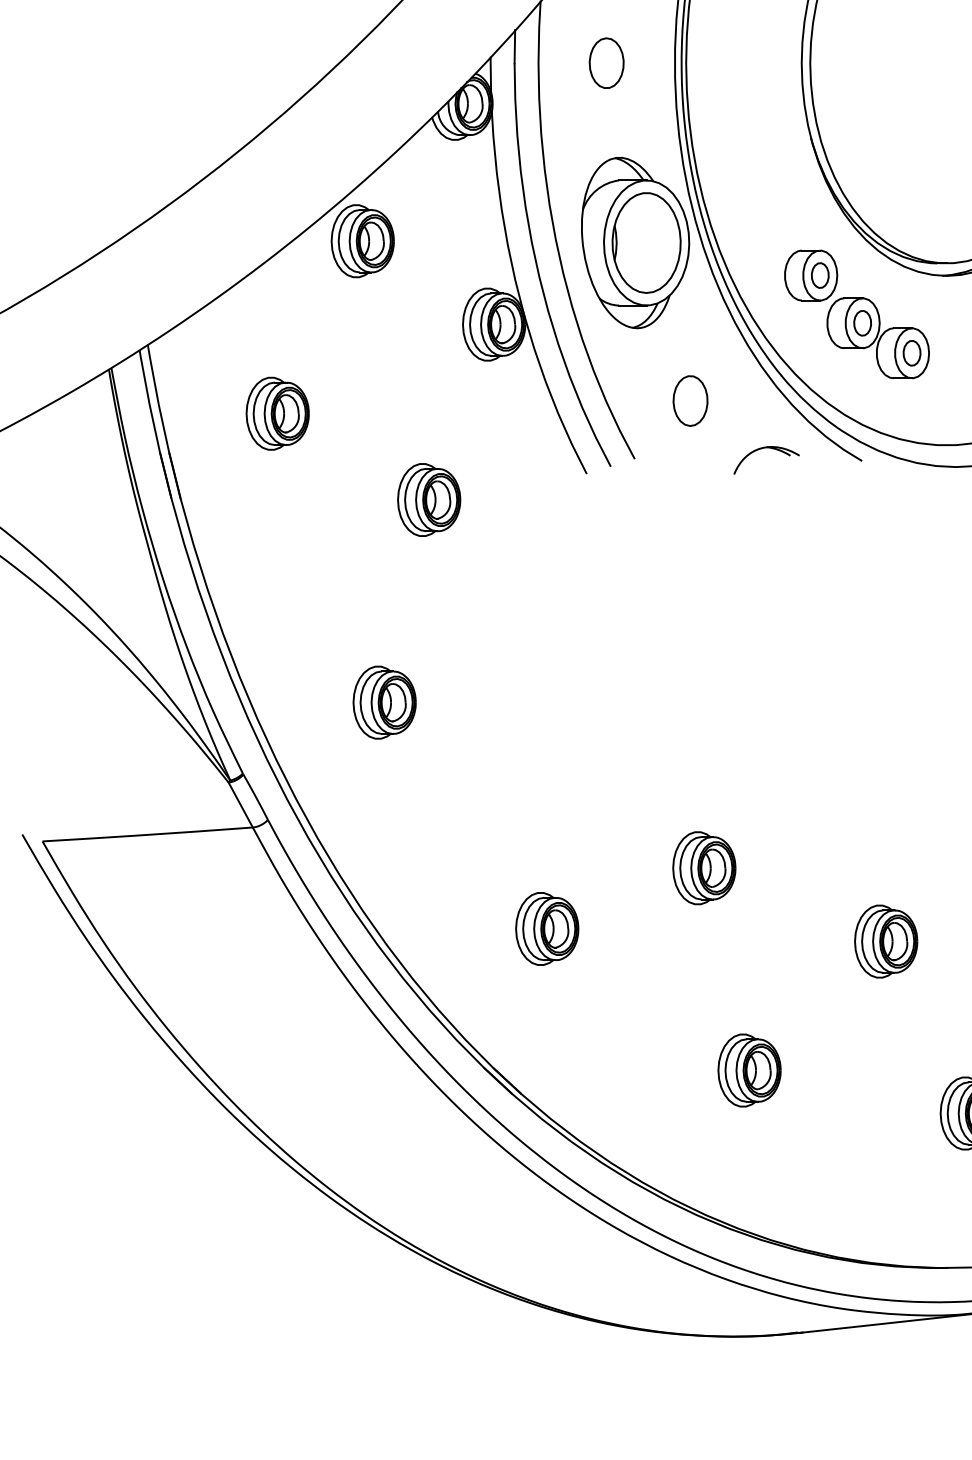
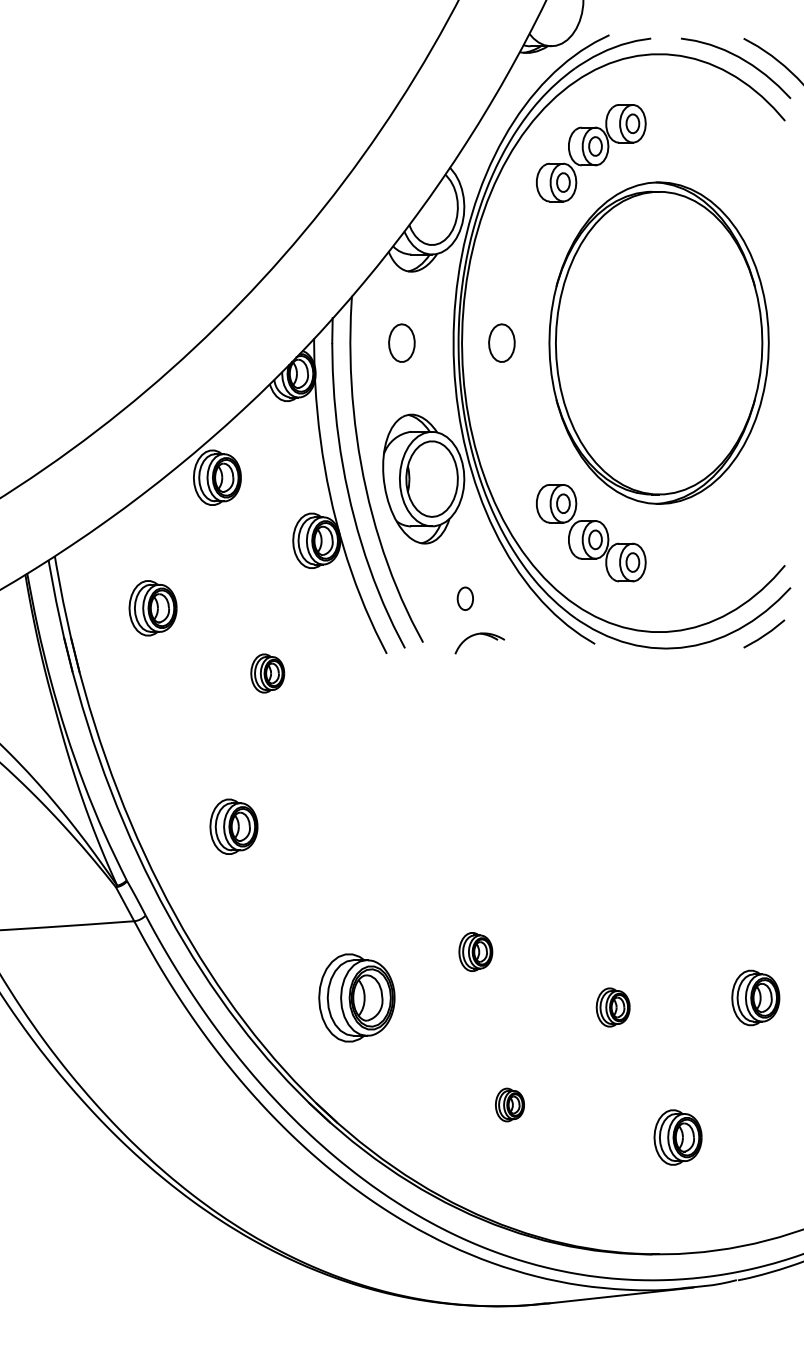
part: (738, 62) -> (501, 342), added
part: (690, 400) -> (465, 598), size x0.6
part: (762, 449) -> (476, 635), moved
part: (428, 499) -> (267, 673), size x0.7
part: (703, 867) -> (475, 951), size x0.7
part: (546, 928) -> (356, 997), size x1.6
part: (885, 941) -> (612, 1007), size x0.7
part: (748, 1069) -> (509, 1104), size x0.6

